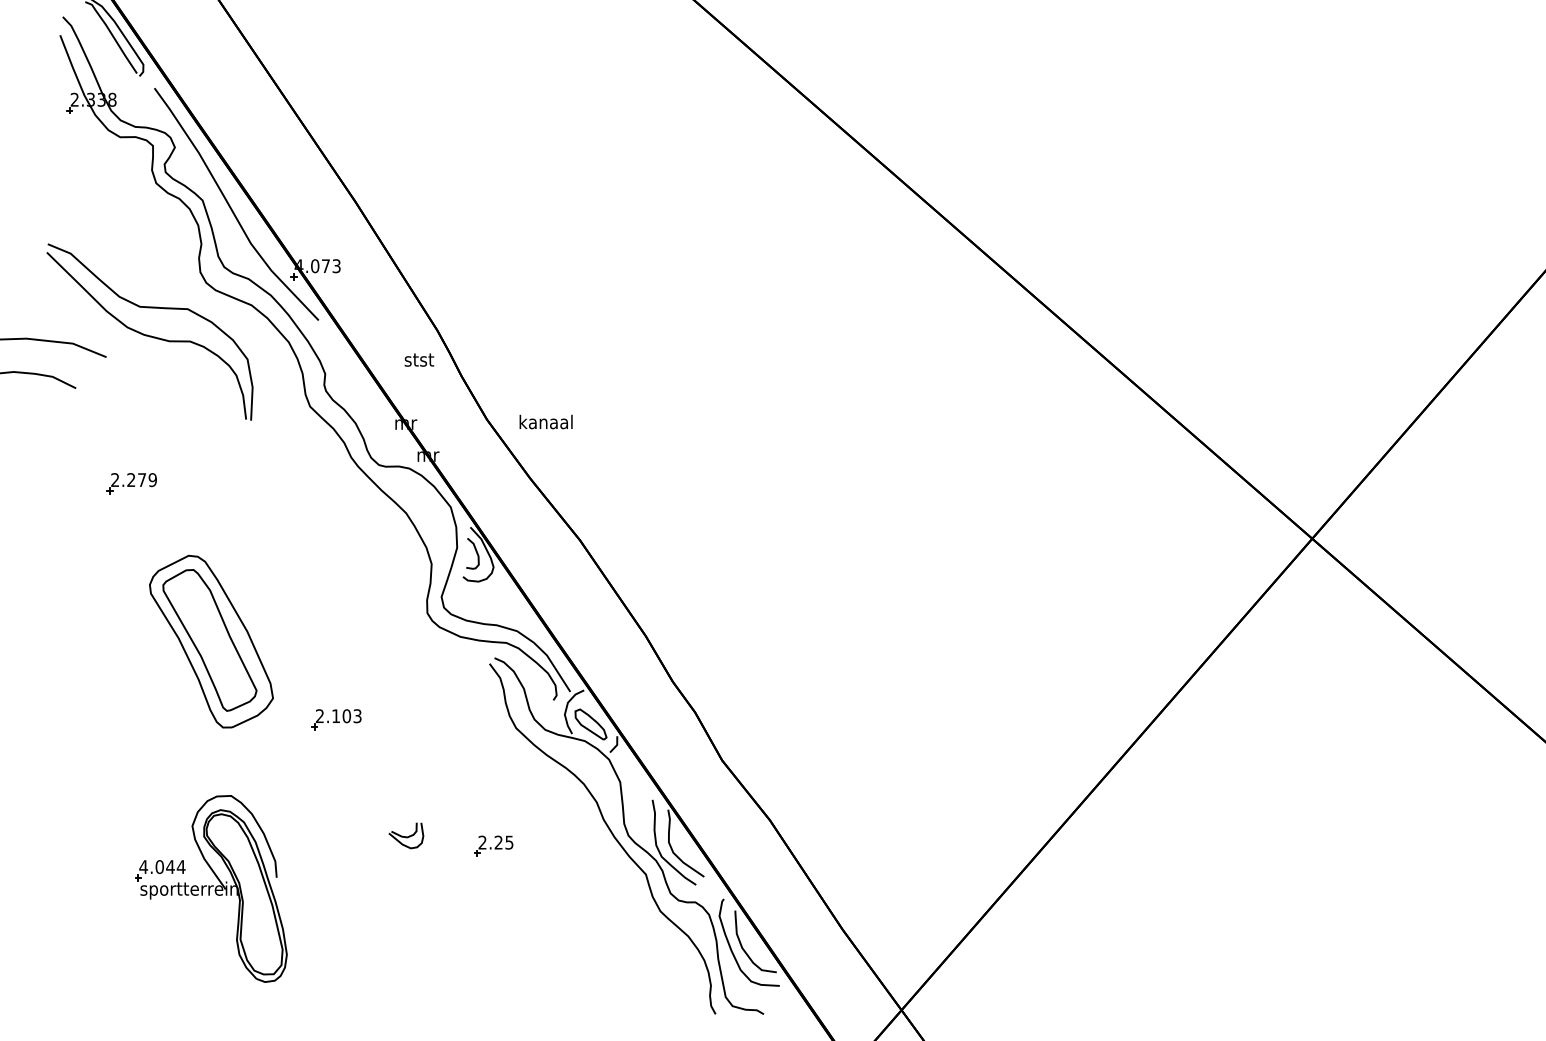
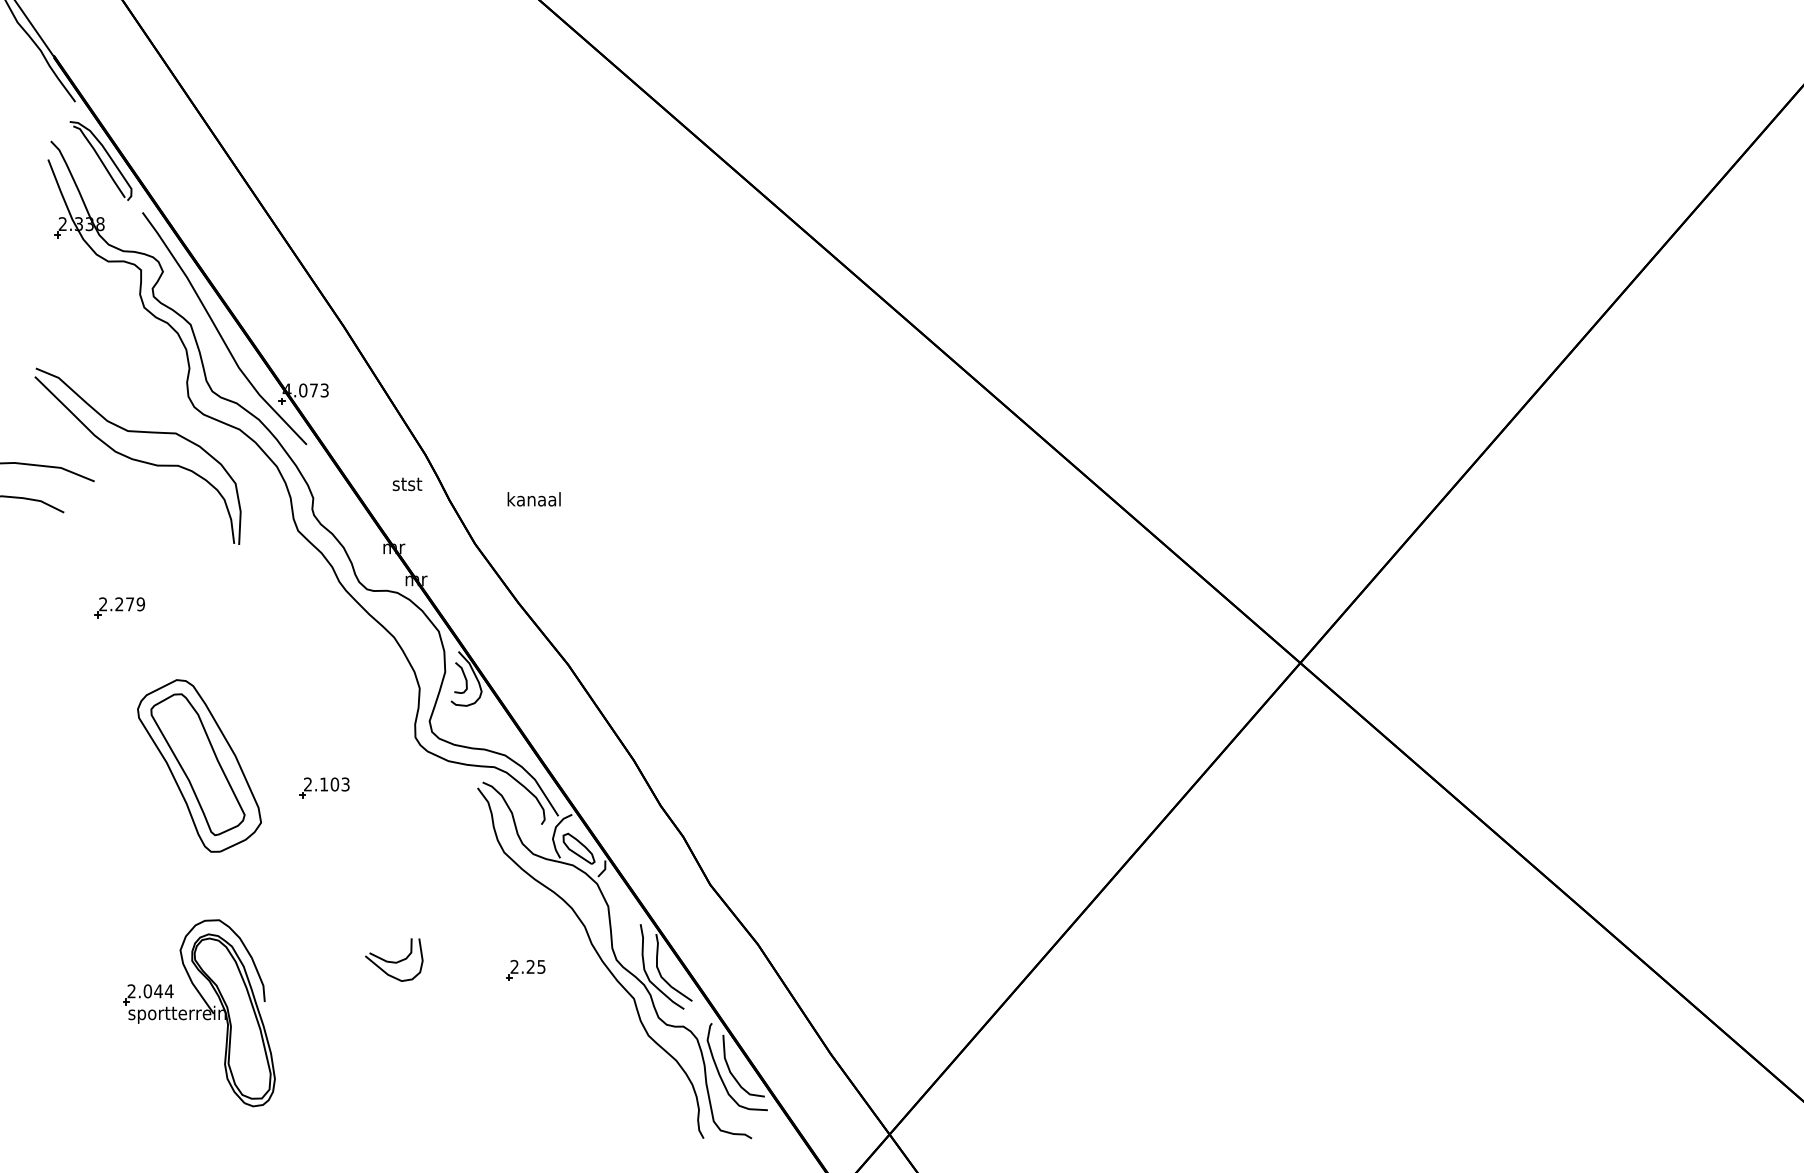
text: (545, 422) -> (533, 499), moved
part: (336, 719) -> (324, 787), moved
part: (406, 835) -> (394, 959), size x1.67
part: (493, 846) -> (525, 970), moved
text: (143, 867) -> (131, 991), 4.044 -> 2.044

